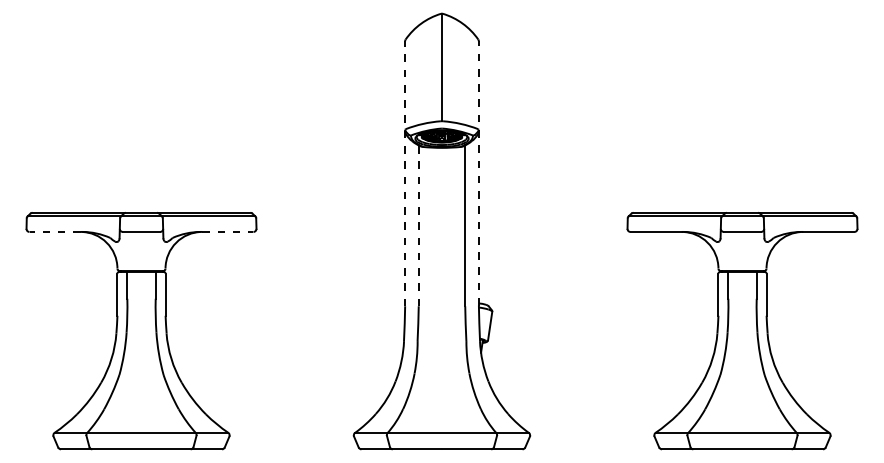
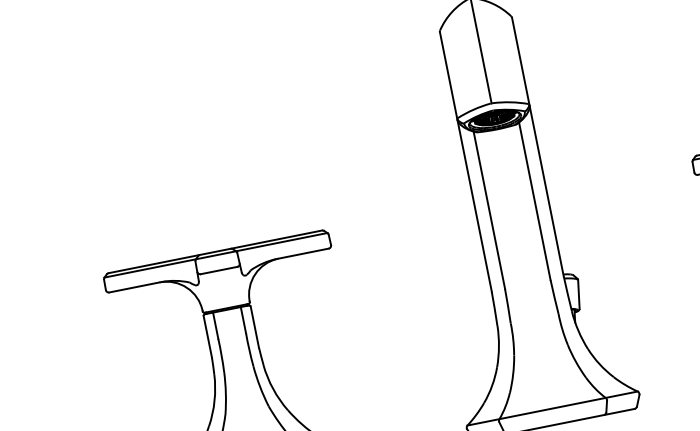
line: (478, 172) -> (537, 146), dashed -> solid
line: (405, 173) -> (466, 161), dashed -> solid
line: (418, 225) -> (489, 210), dashed -> solid
line: (55, 231) -> (134, 286), dashed -> solid
line: (227, 231) -> (303, 253), dashed -> solid

